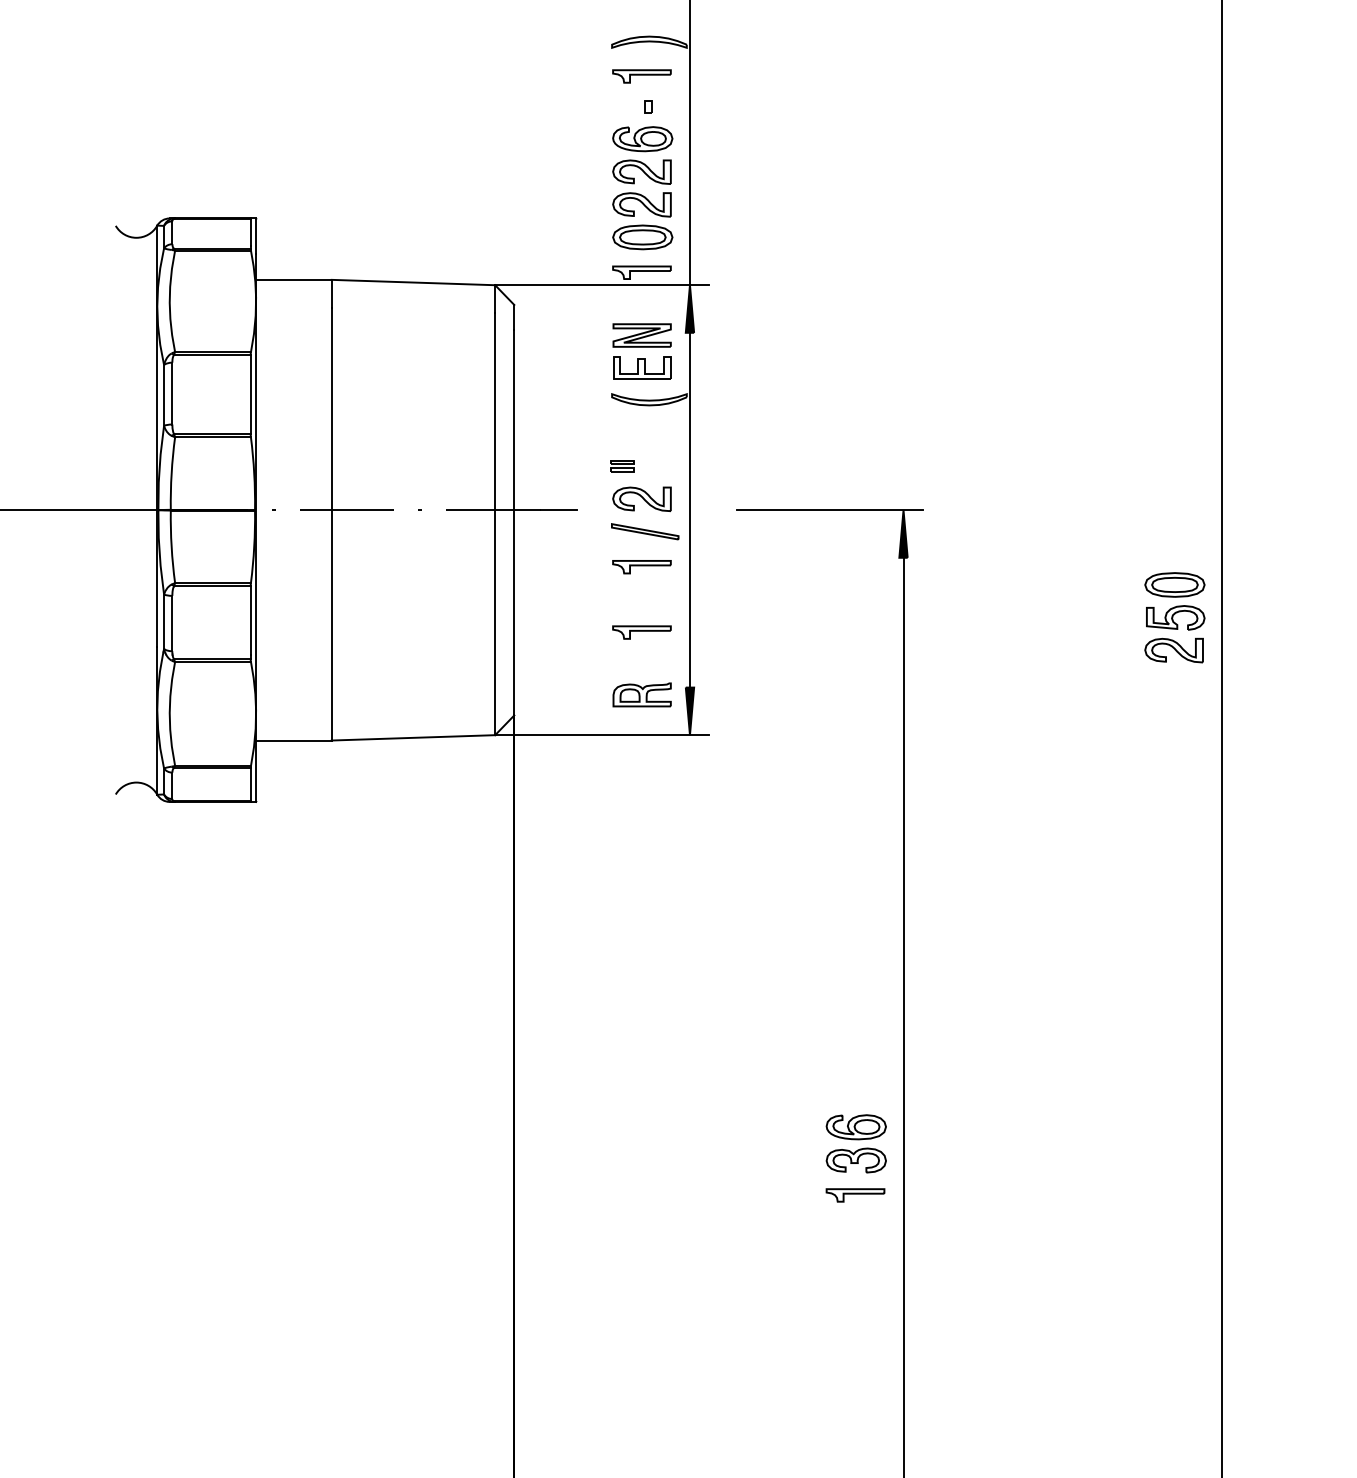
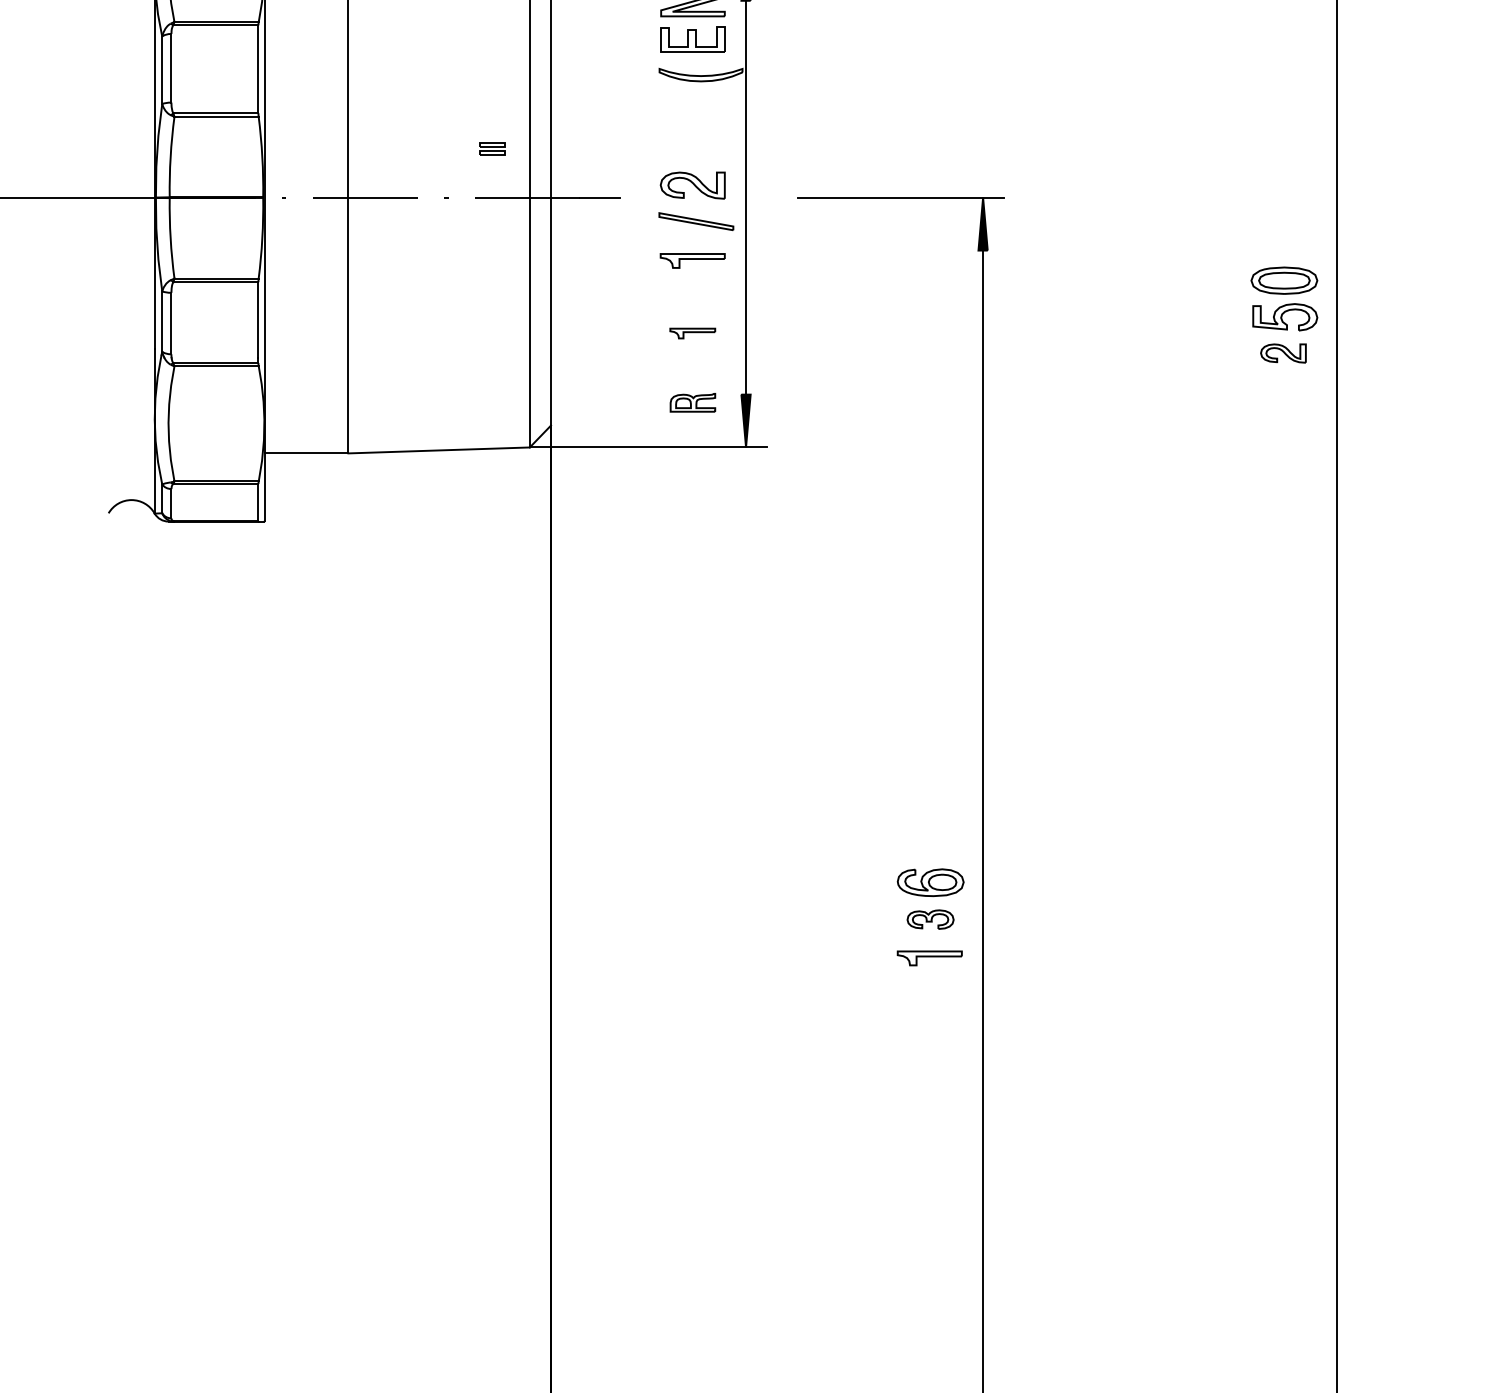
part: (622, 466) -> (492, 149), moved
part: (641, 632) -> (692, 333), size x0.7
part: (1173, 650) -> (1282, 353), size x0.7
part: (641, 694) -> (692, 402), size x0.7
part: (855, 1160) -> (929, 919), size x0.7

